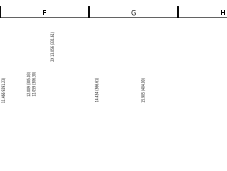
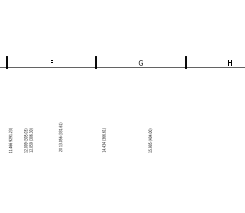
text: (52, 46) -> (60, 136), moved
text: (31, 84) -> (28, 140), moved

